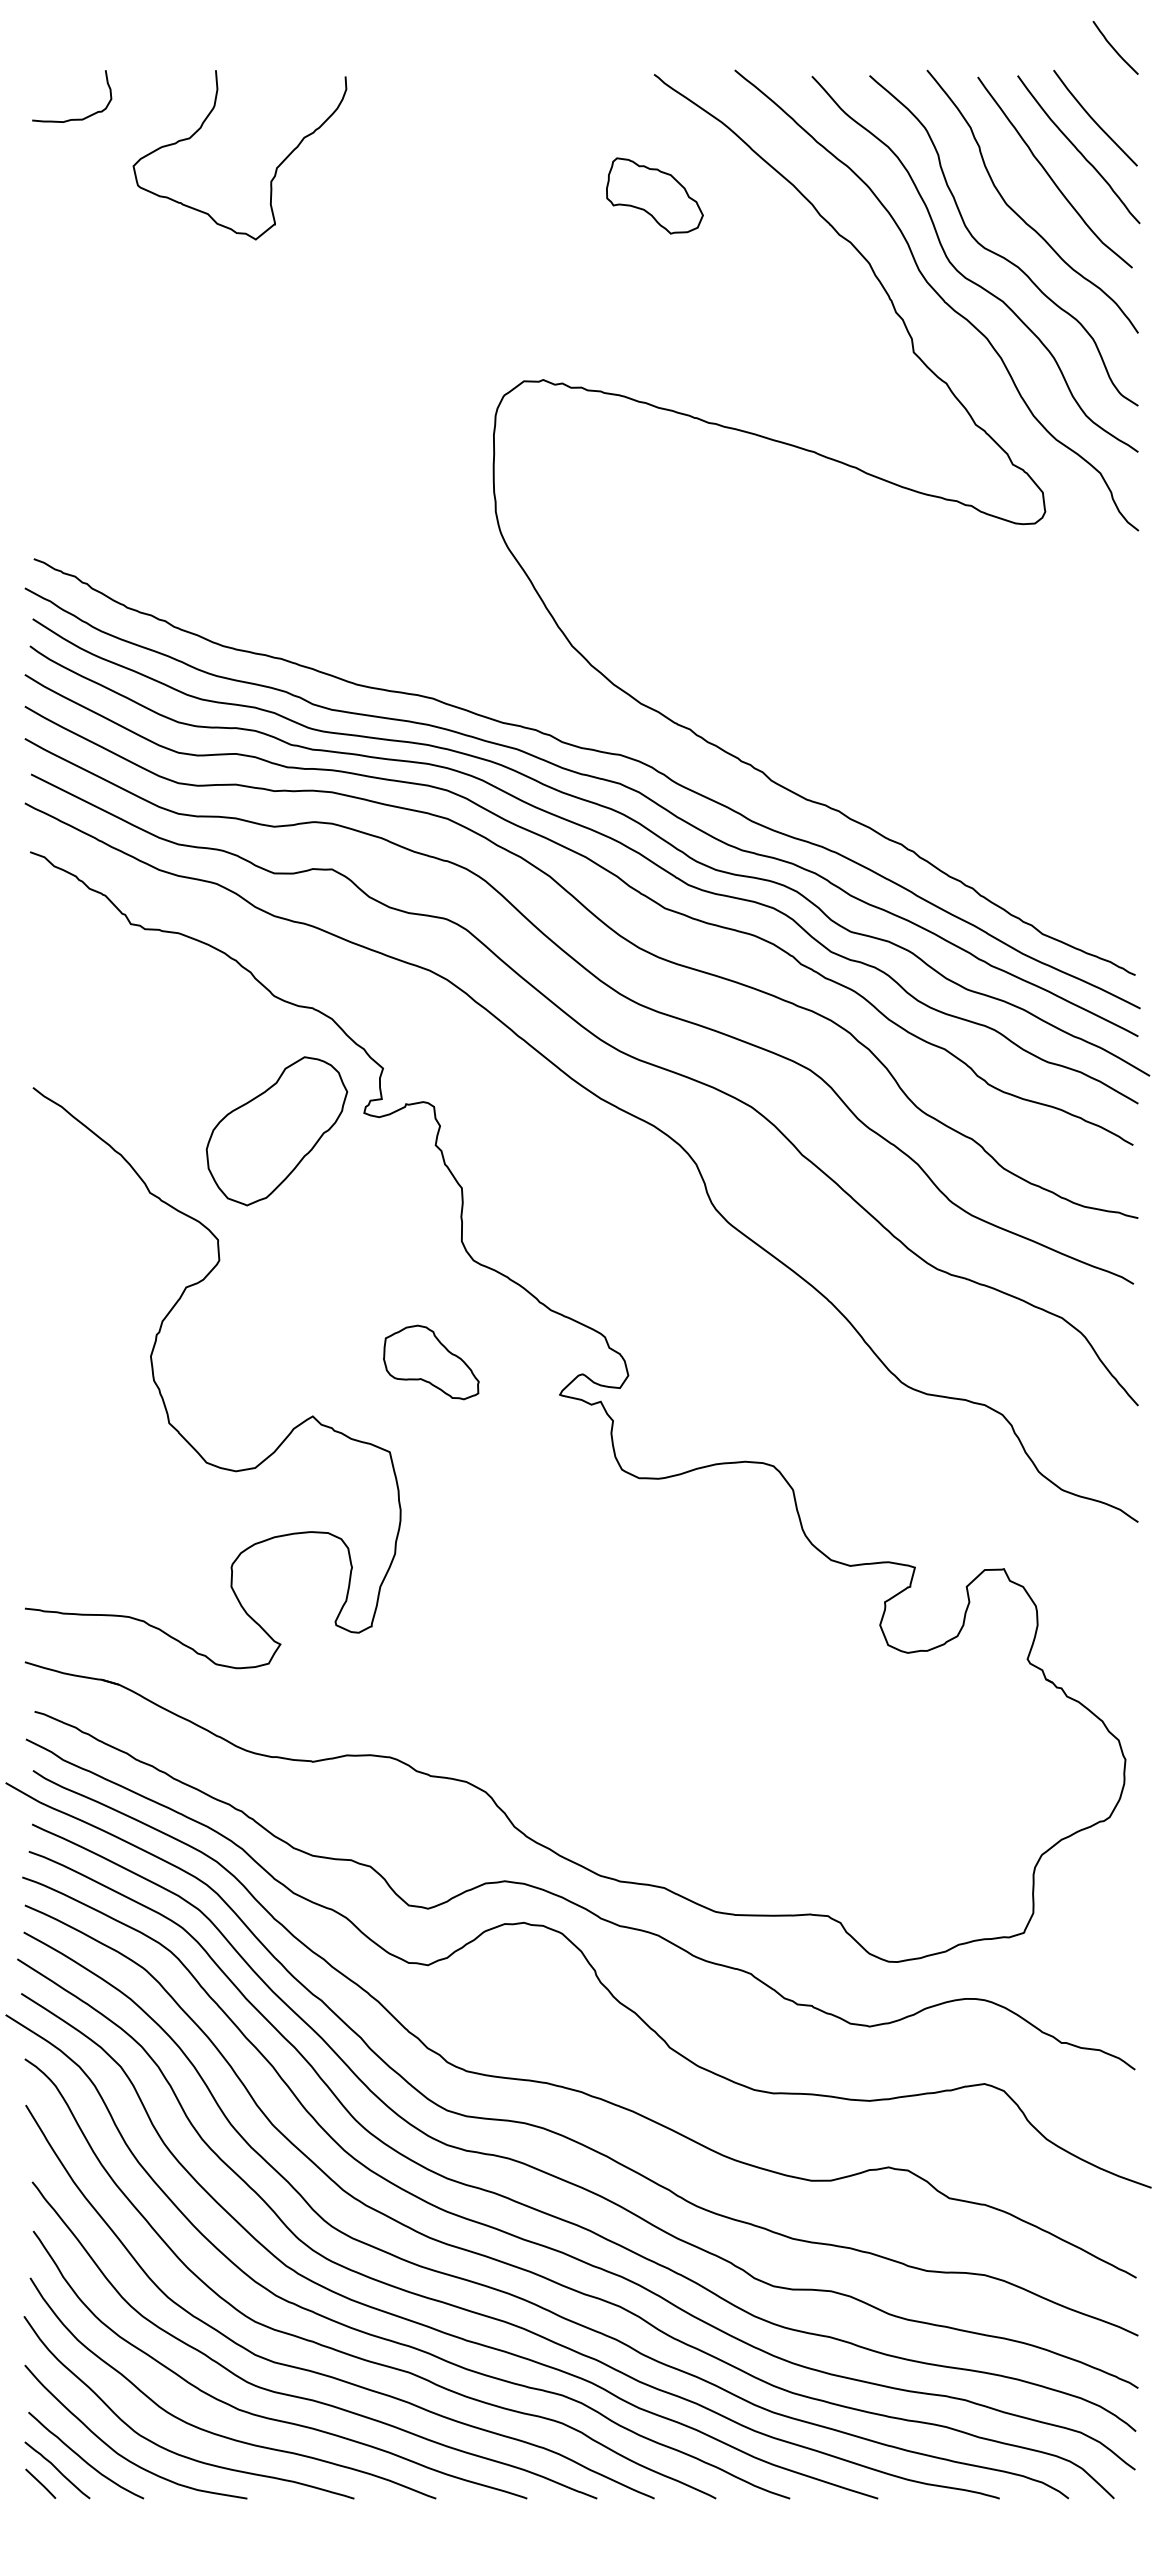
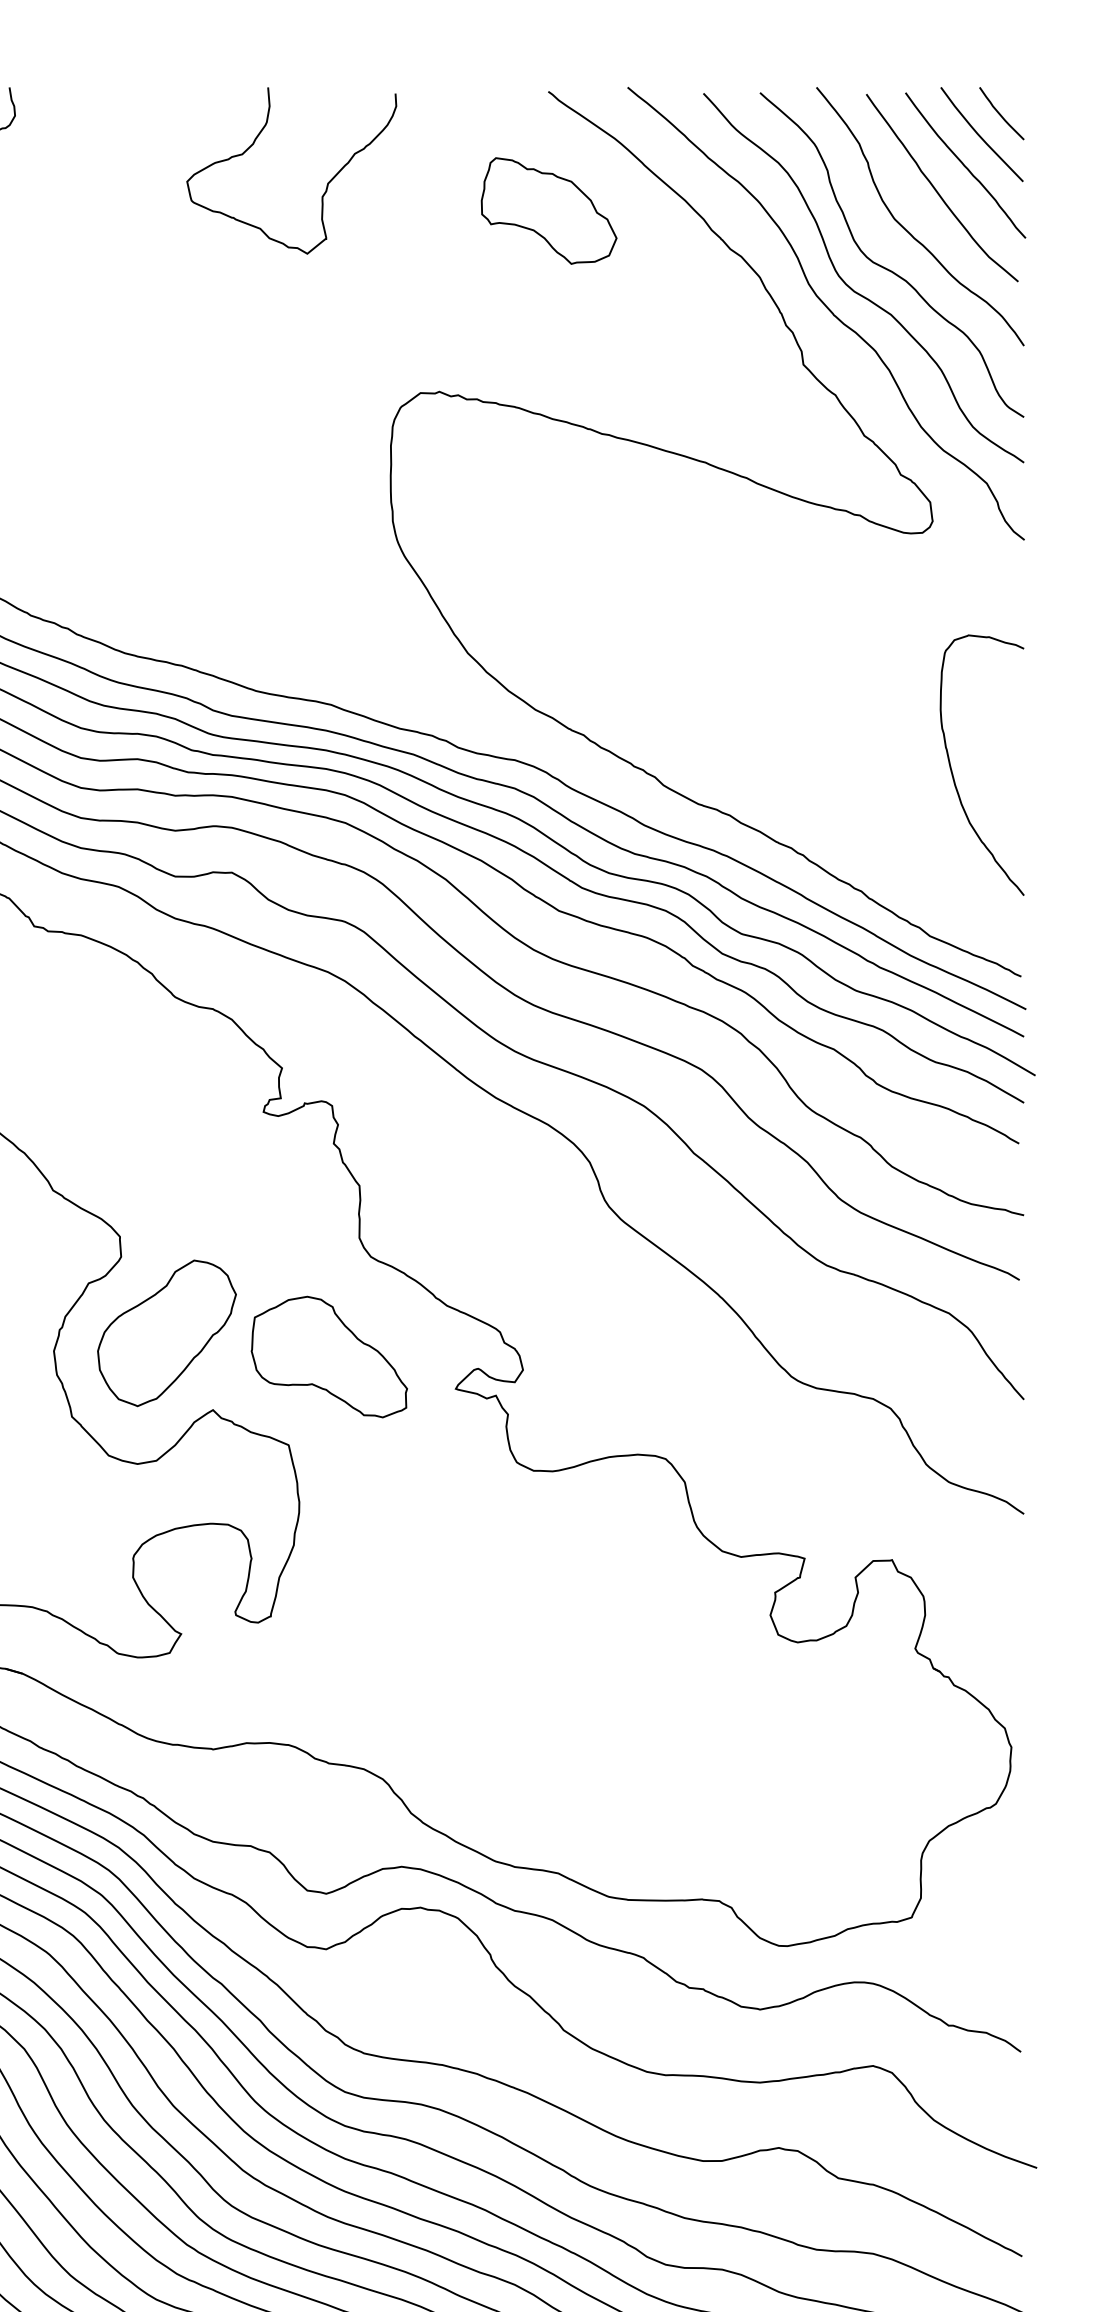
curve: (1114, 48) -> (1000, 114), moved
curve: (275, 169) -> (326, 184), moved
part: (654, 195) -> (548, 210), size x1.43
curve: (1066, 769) -> (953, 774), added
part: (276, 1131) -> (166, 1333), moved
part: (431, 1362) -> (329, 1357), size x1.67

